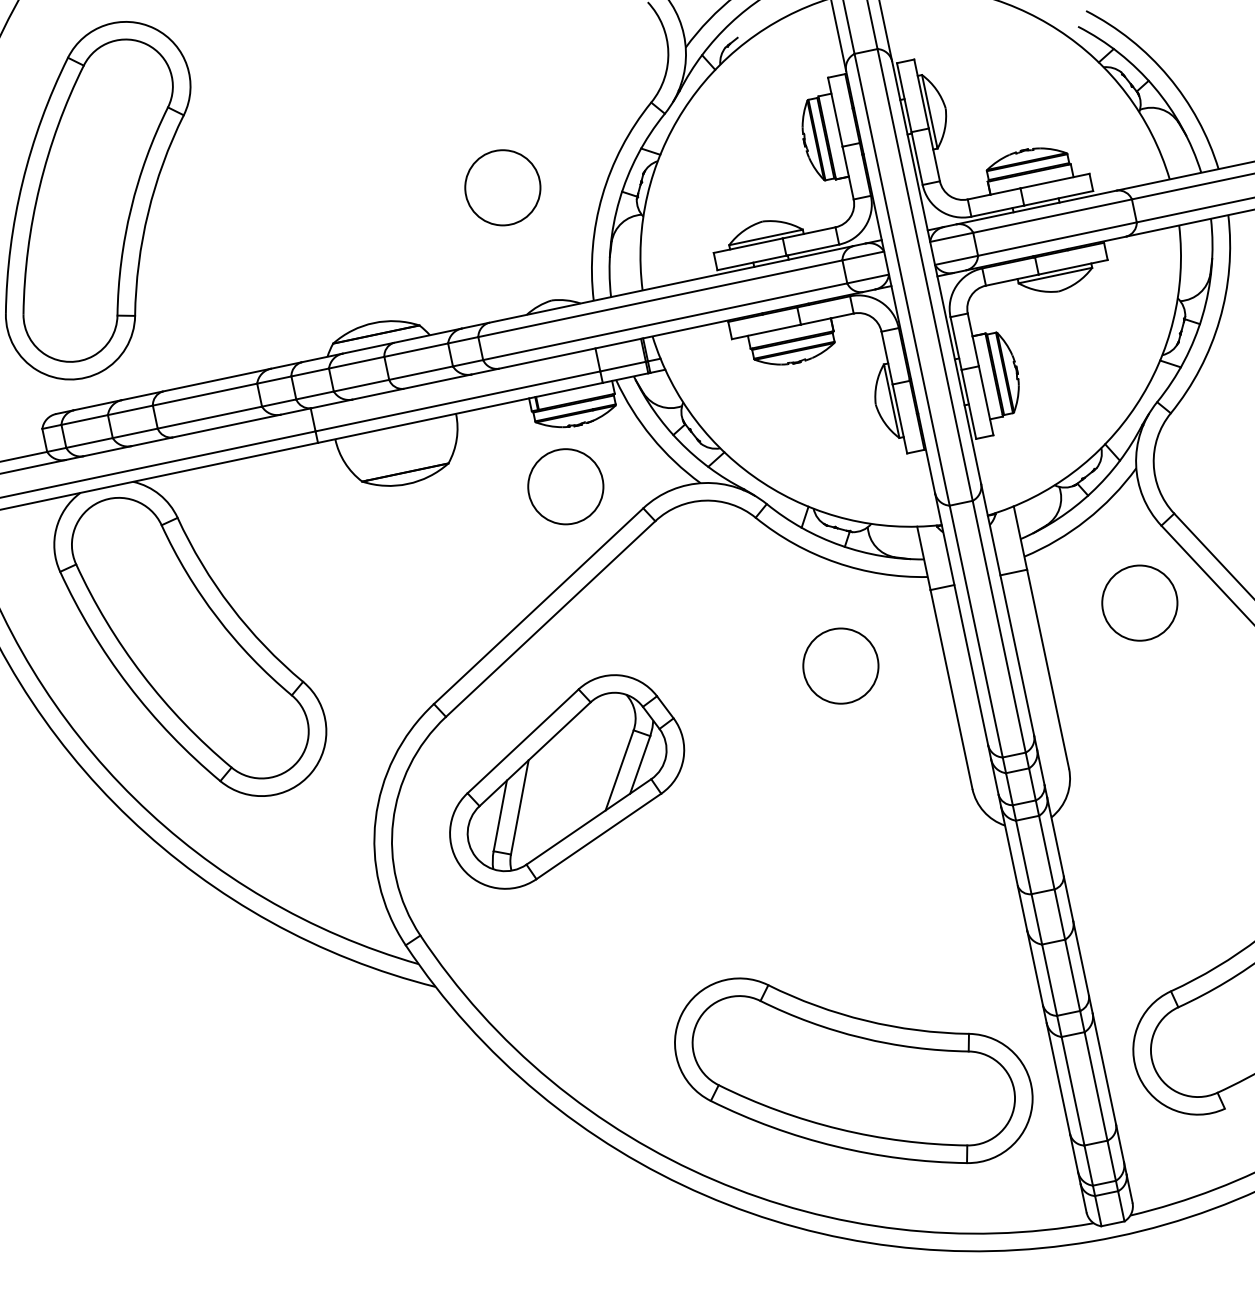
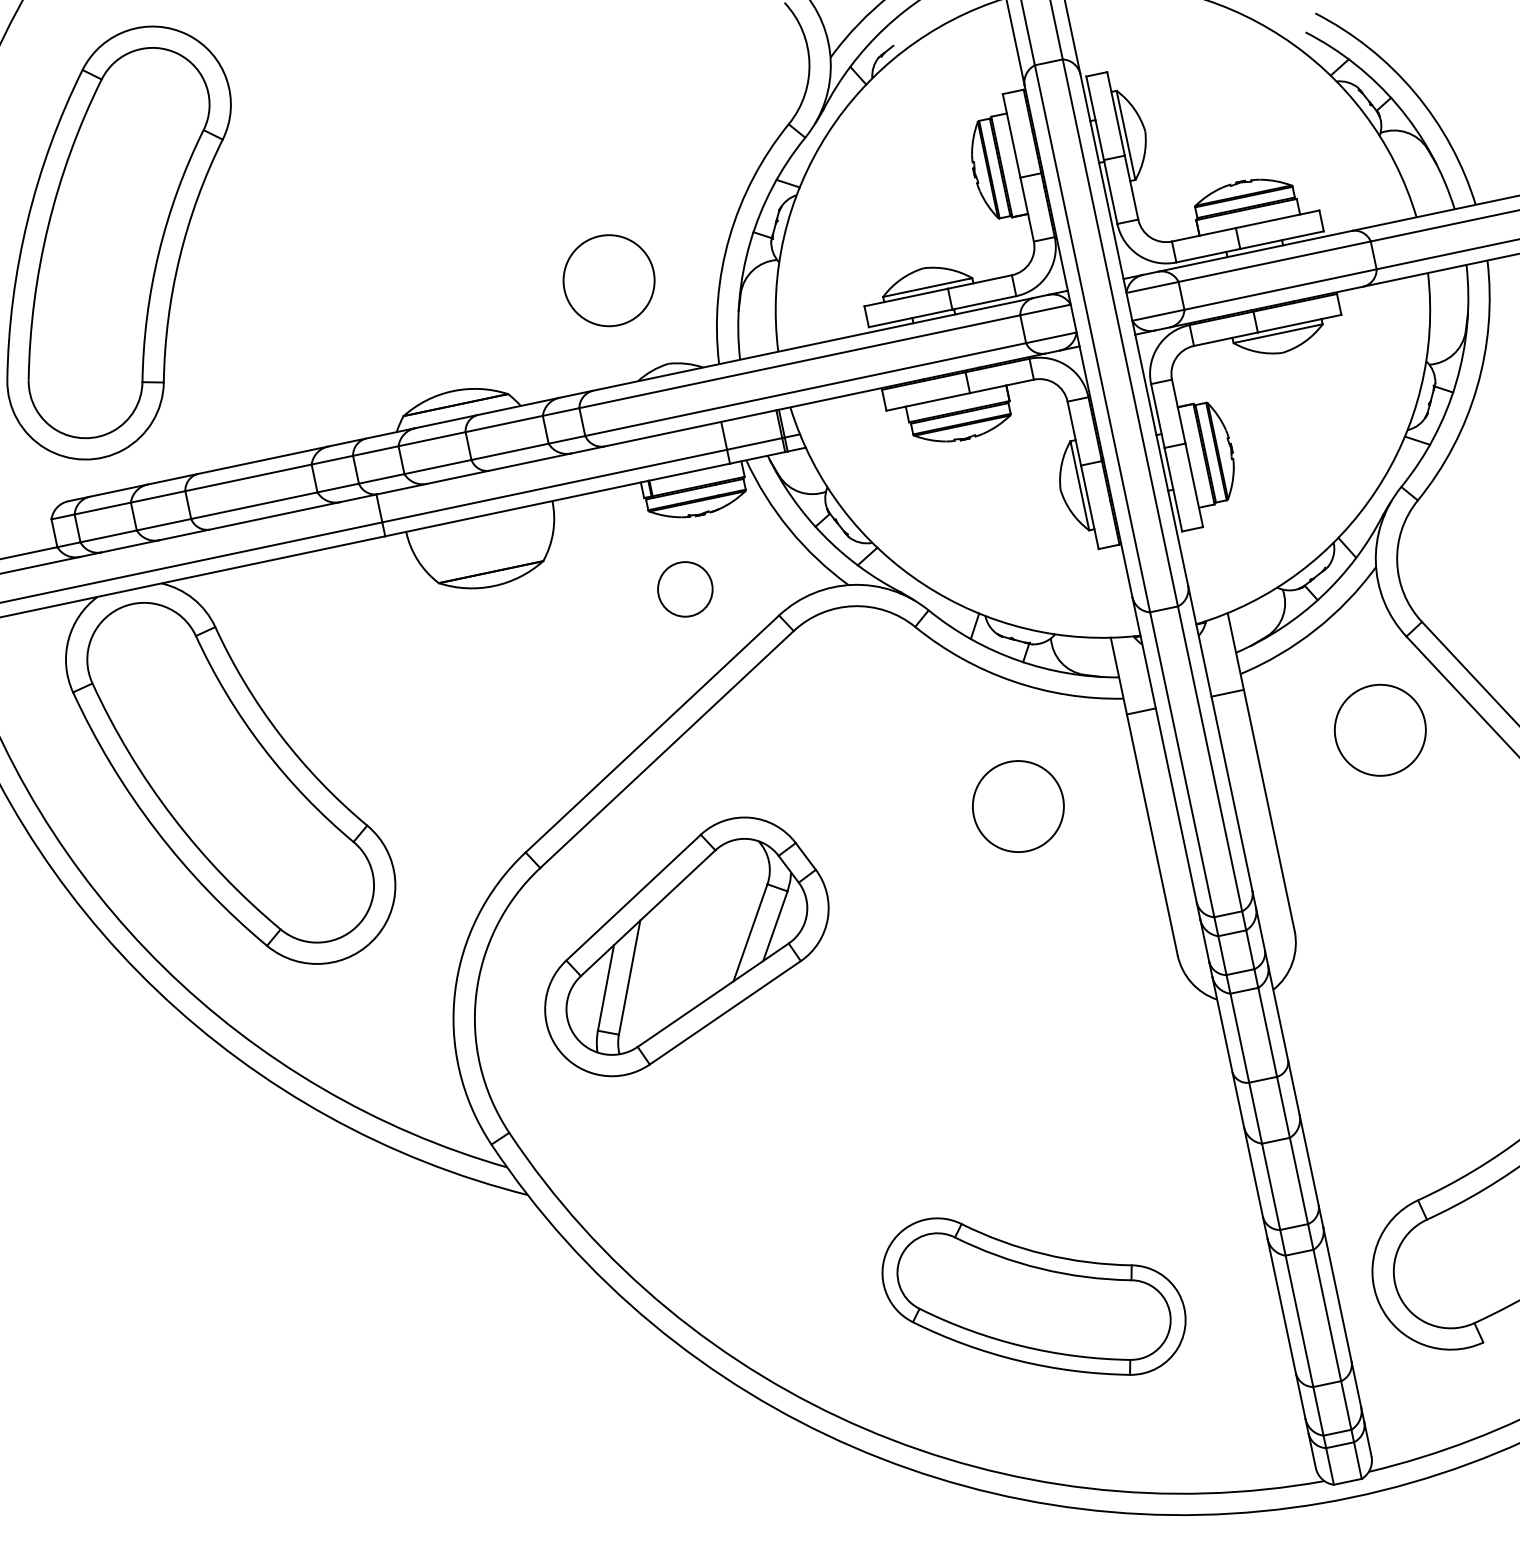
circle: (502, 187) -> (608, 280), moved
circle: (565, 486) -> (684, 589), size x0.6
part: (853, 1070) -> (1033, 1296), size x0.7

